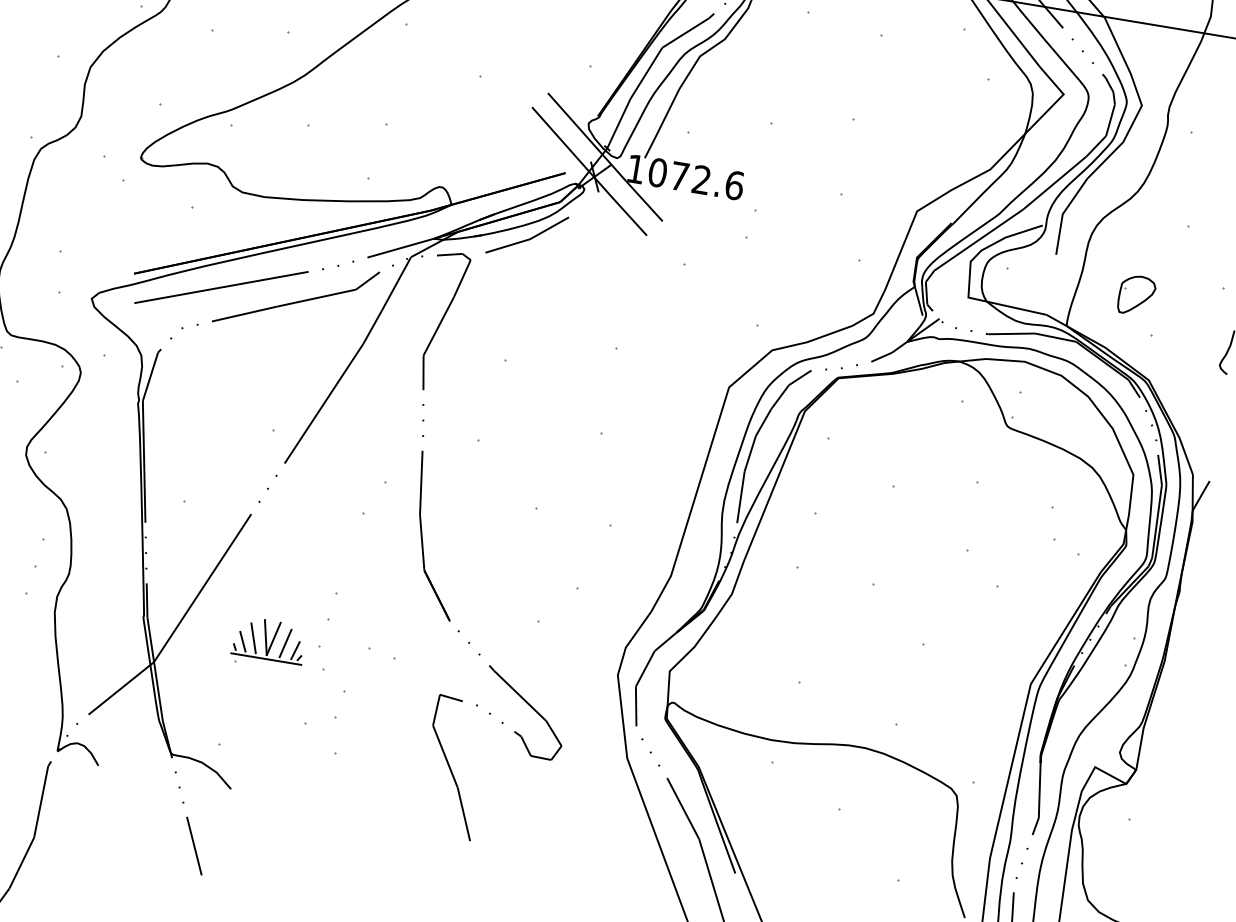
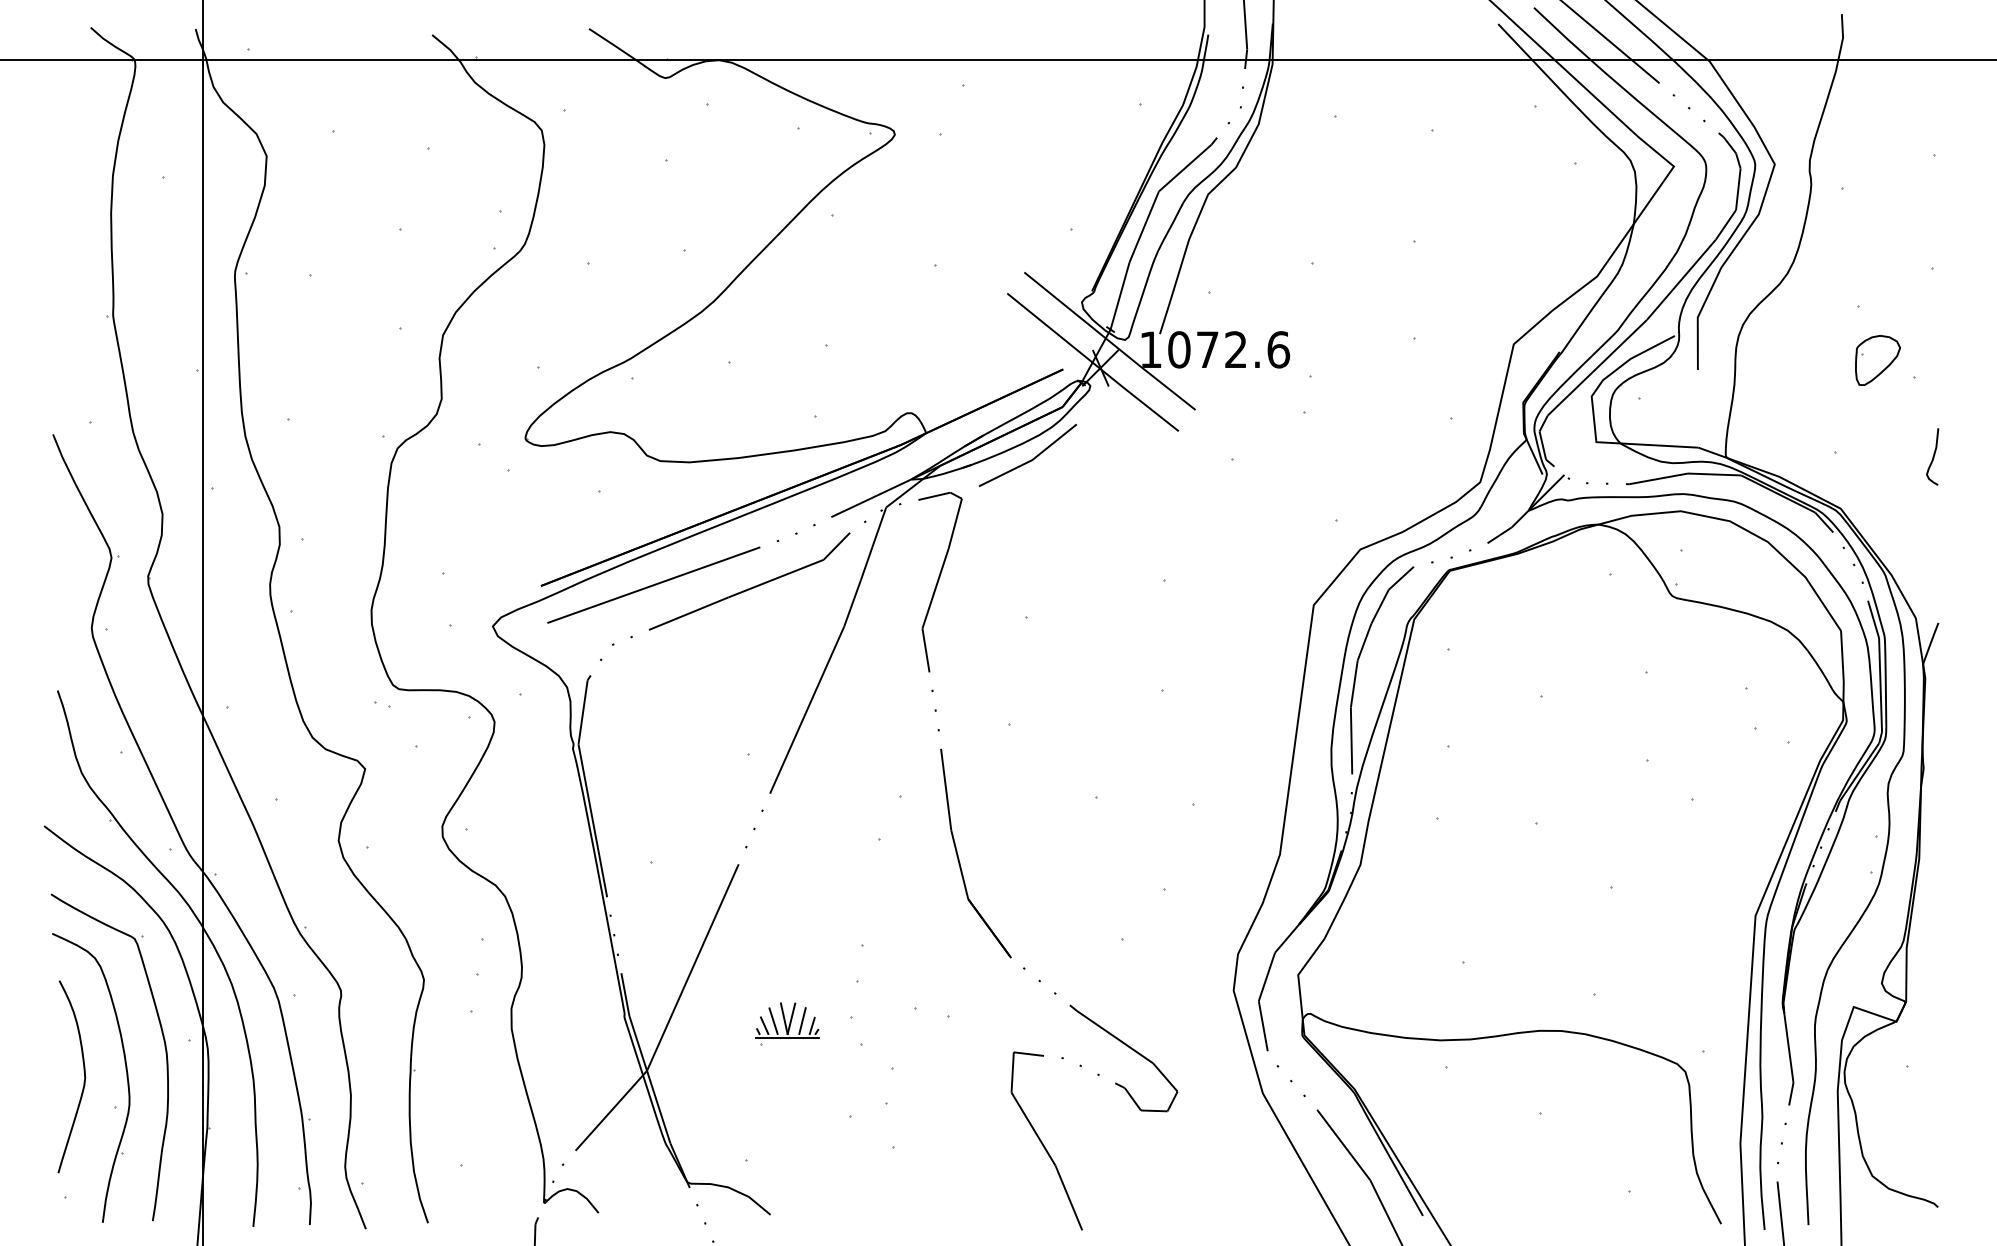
part: (1136, 295) -> (1877, 360), moved
part: (268, 643) -> (787, 1023), size x0.7

